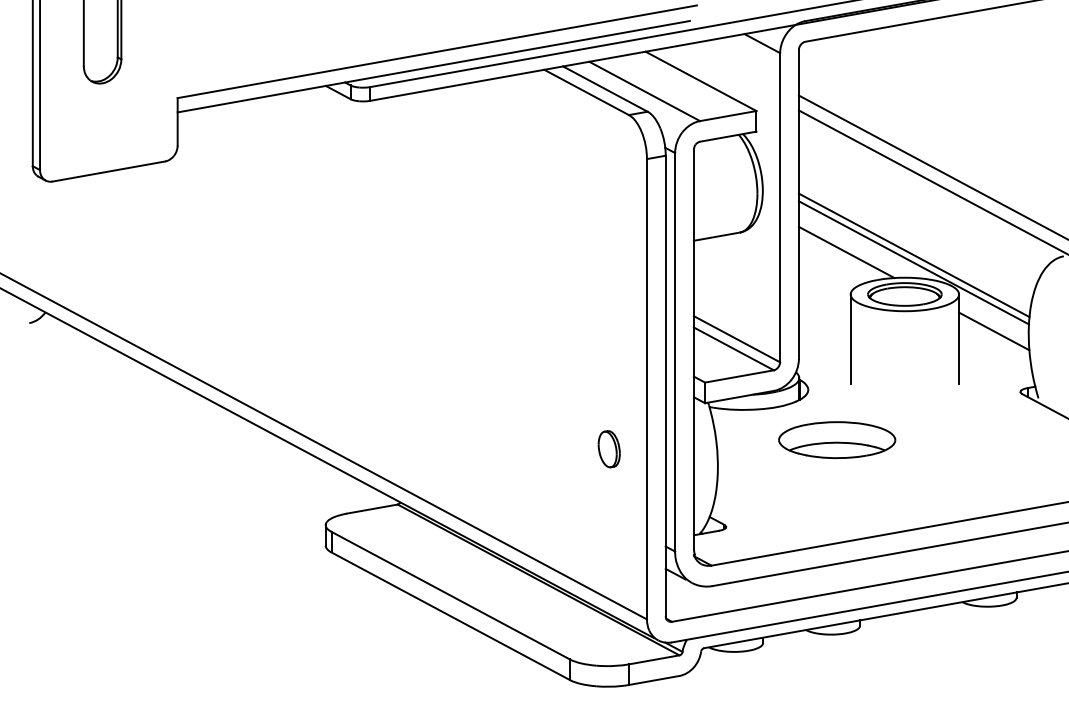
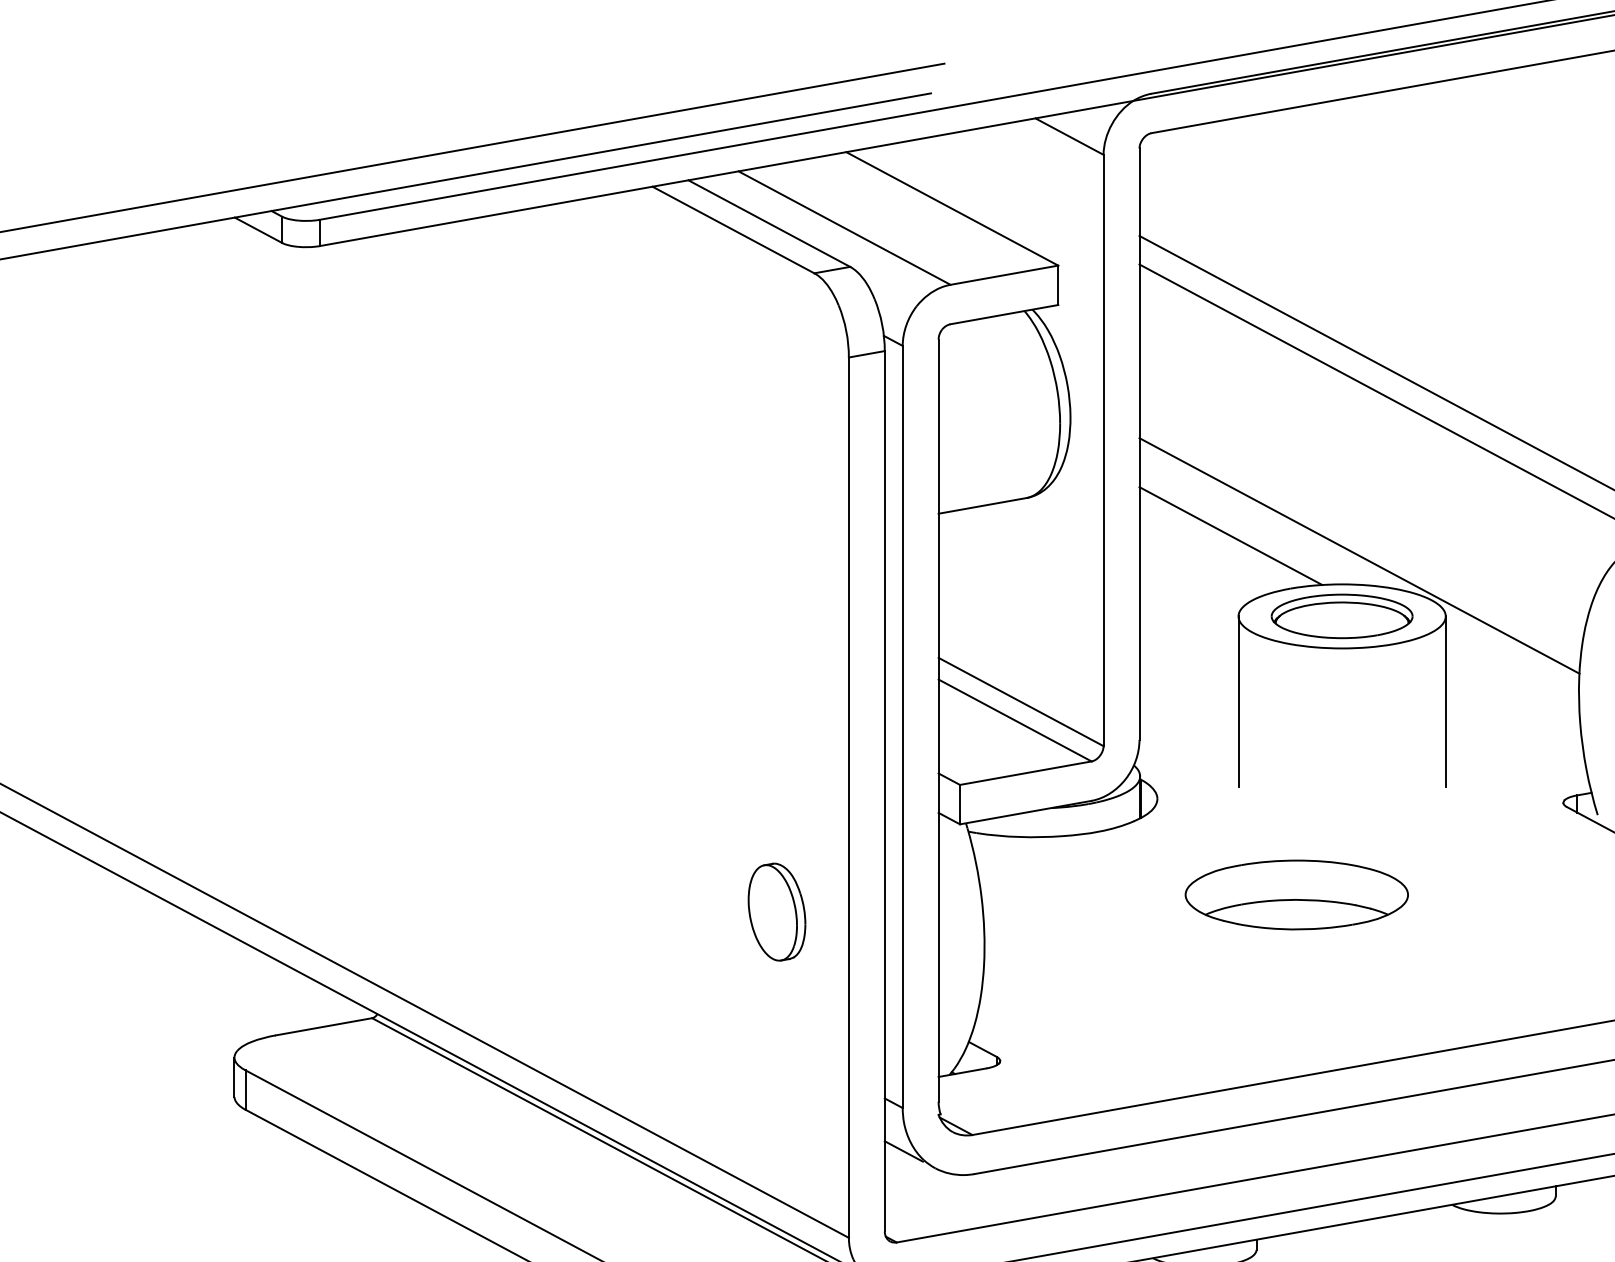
line: (913, 255) -> (1358, 541), removed
line: (994, 331) -> (1513, 687), removed
part: (837, 440) -> (1297, 895), moved
part: (608, 449) -> (775, 912), size x1.4

